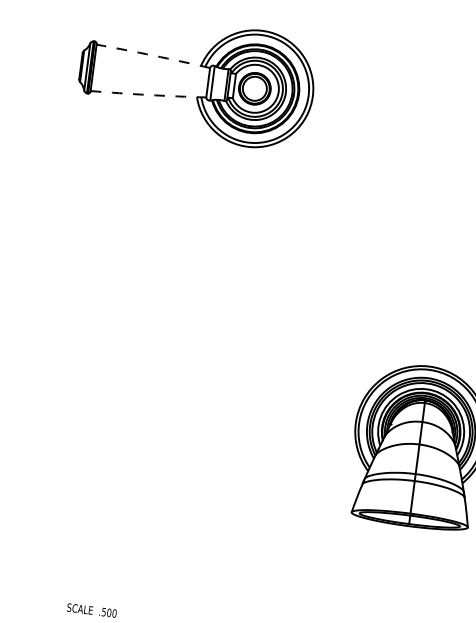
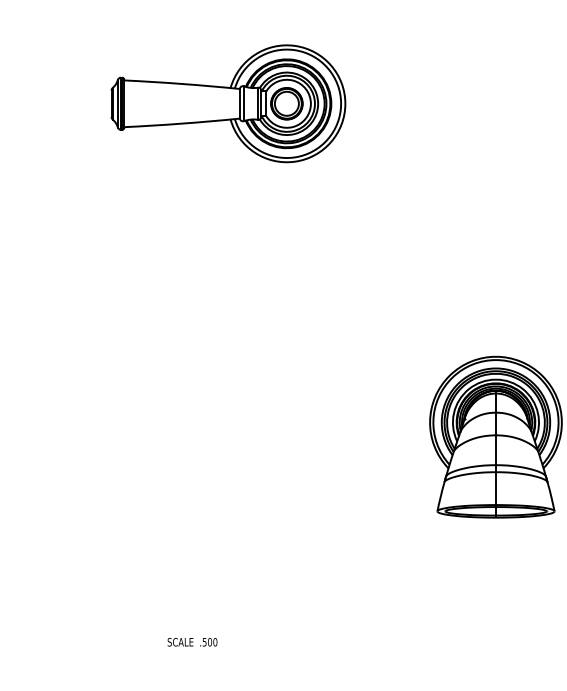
arc: (153, 55) -> (182, 83), dashed -> solid
arc: (148, 94) -> (182, 123), dashed -> solid

